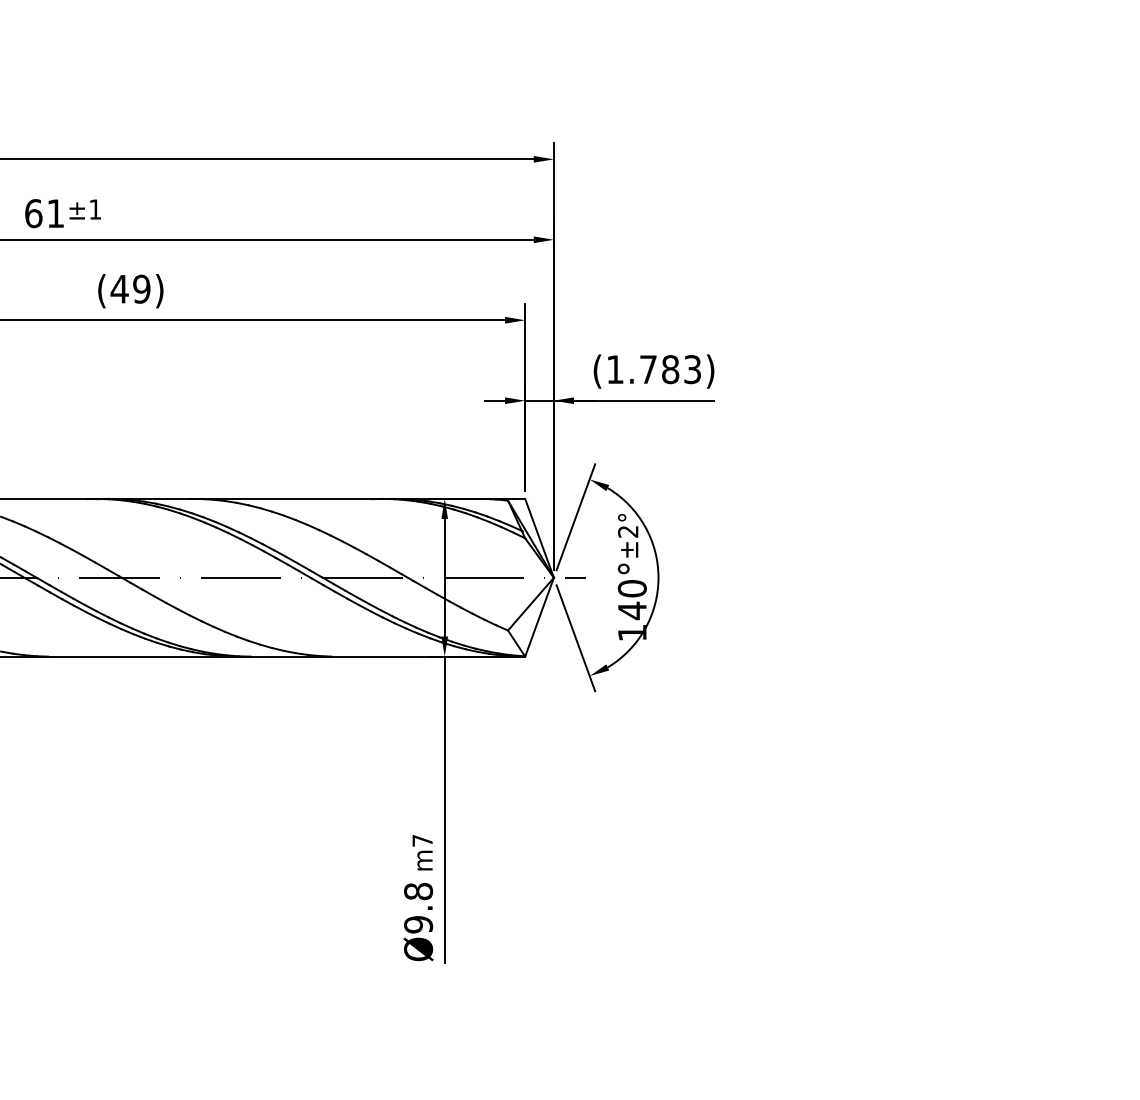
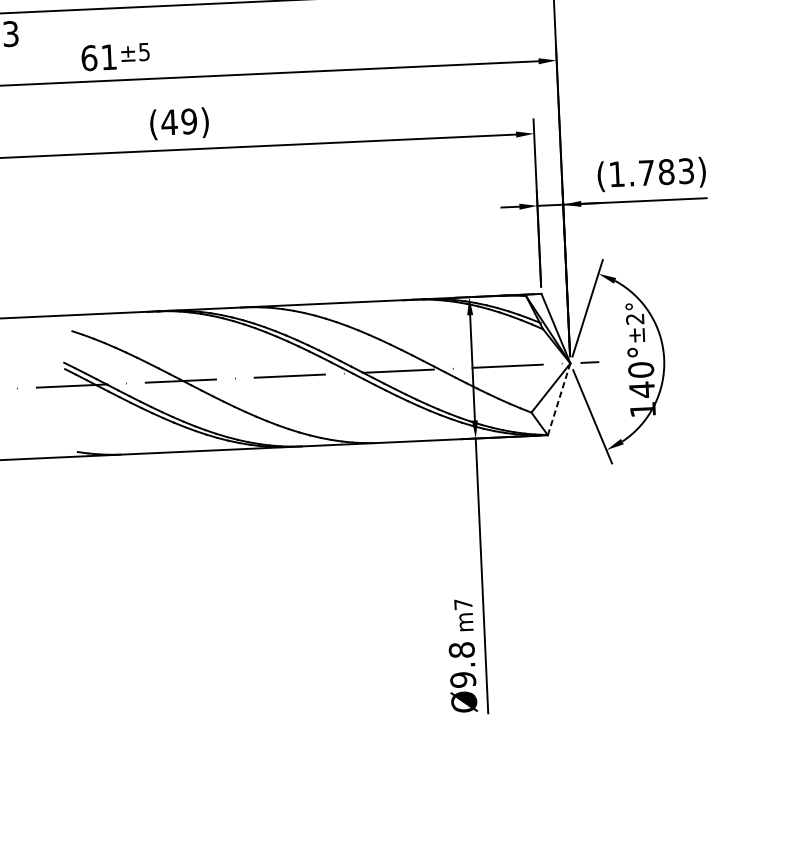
text: (95, 209) -> (144, 51), ±1 -> ±5
line: (539, 617) -> (559, 399), solid -> dashed

